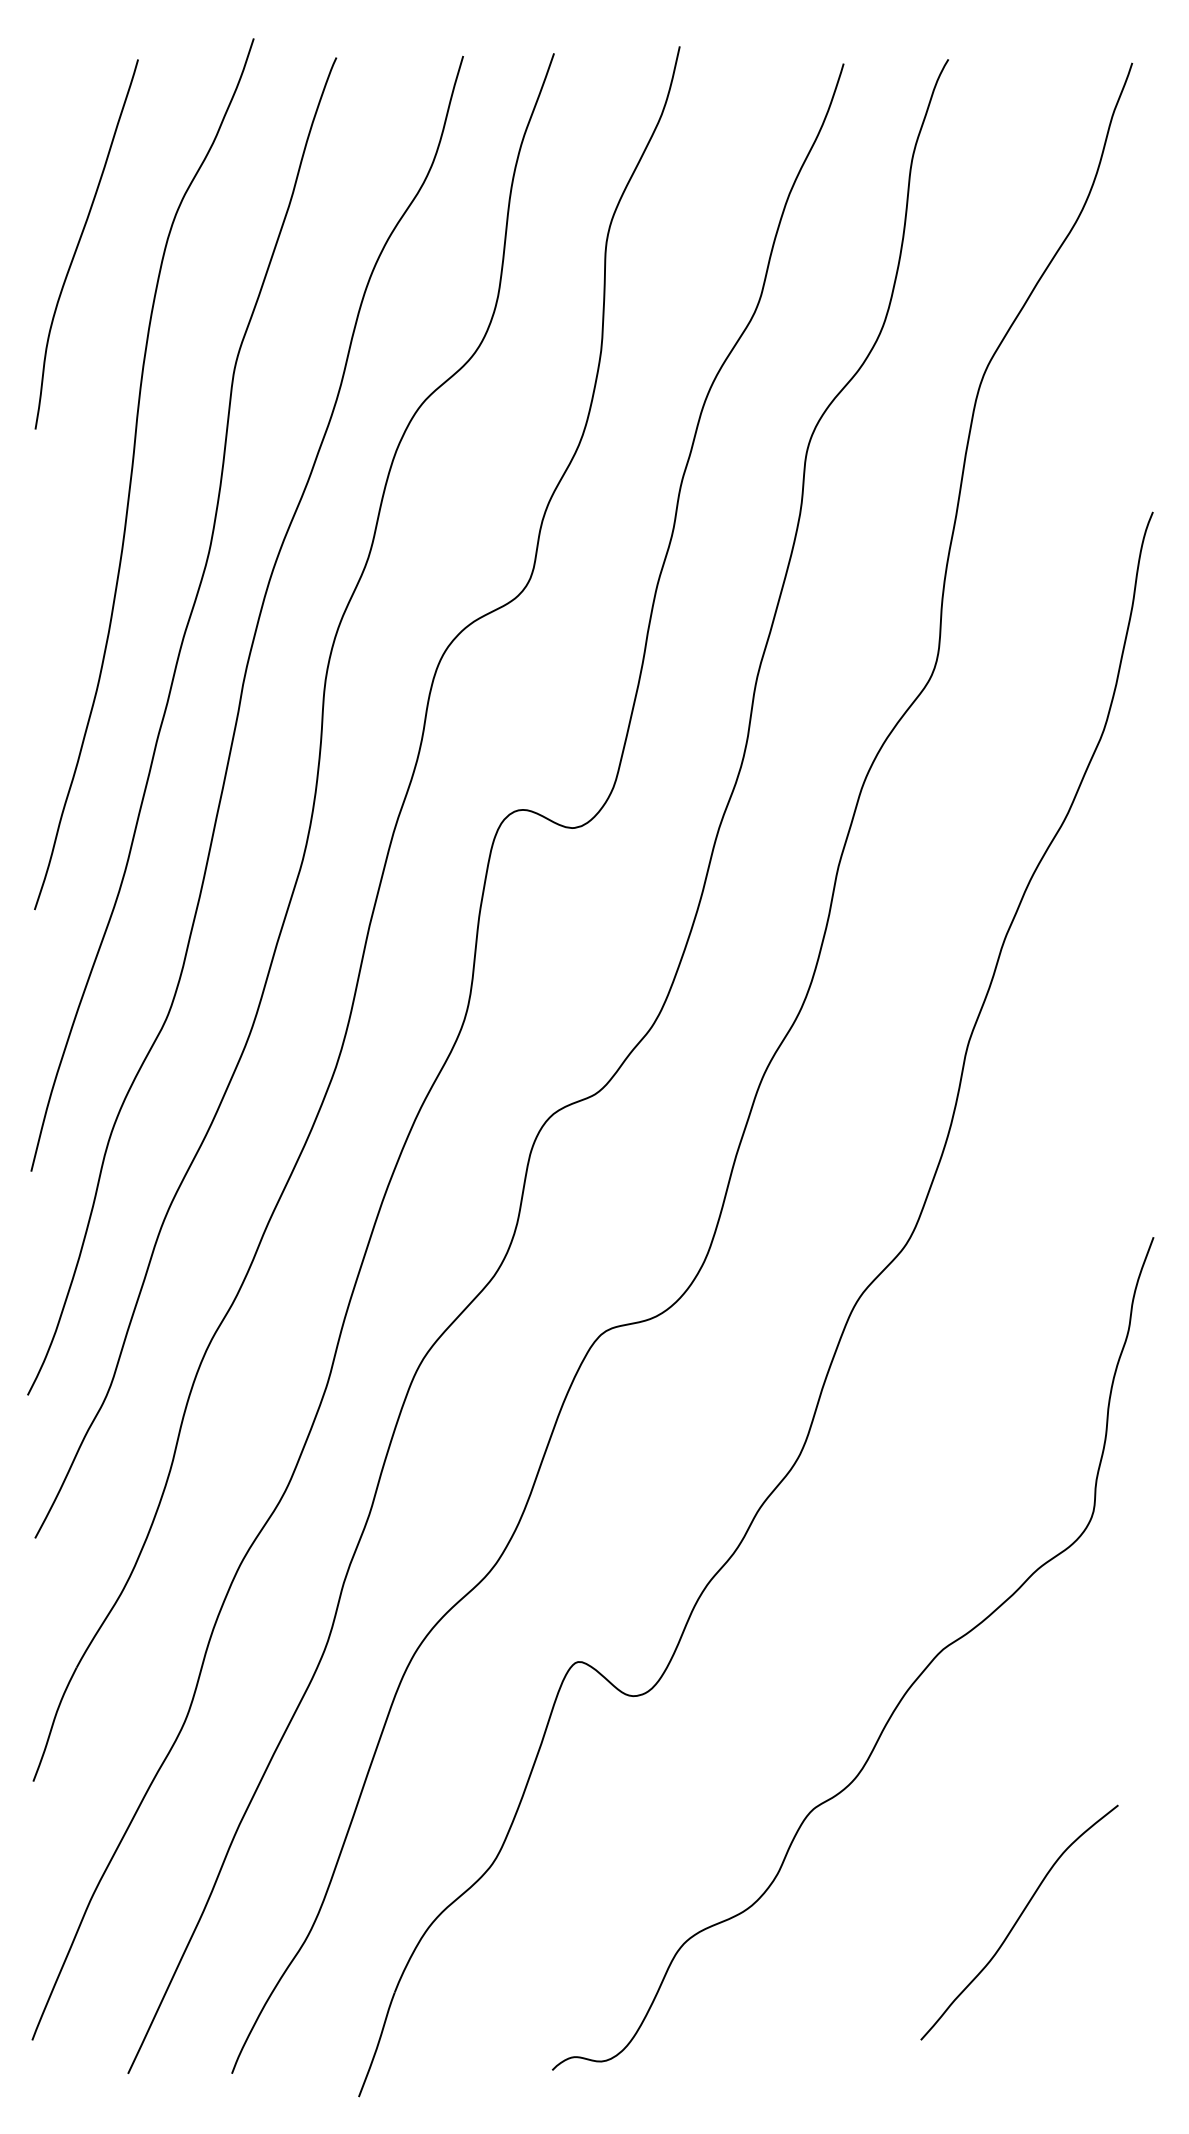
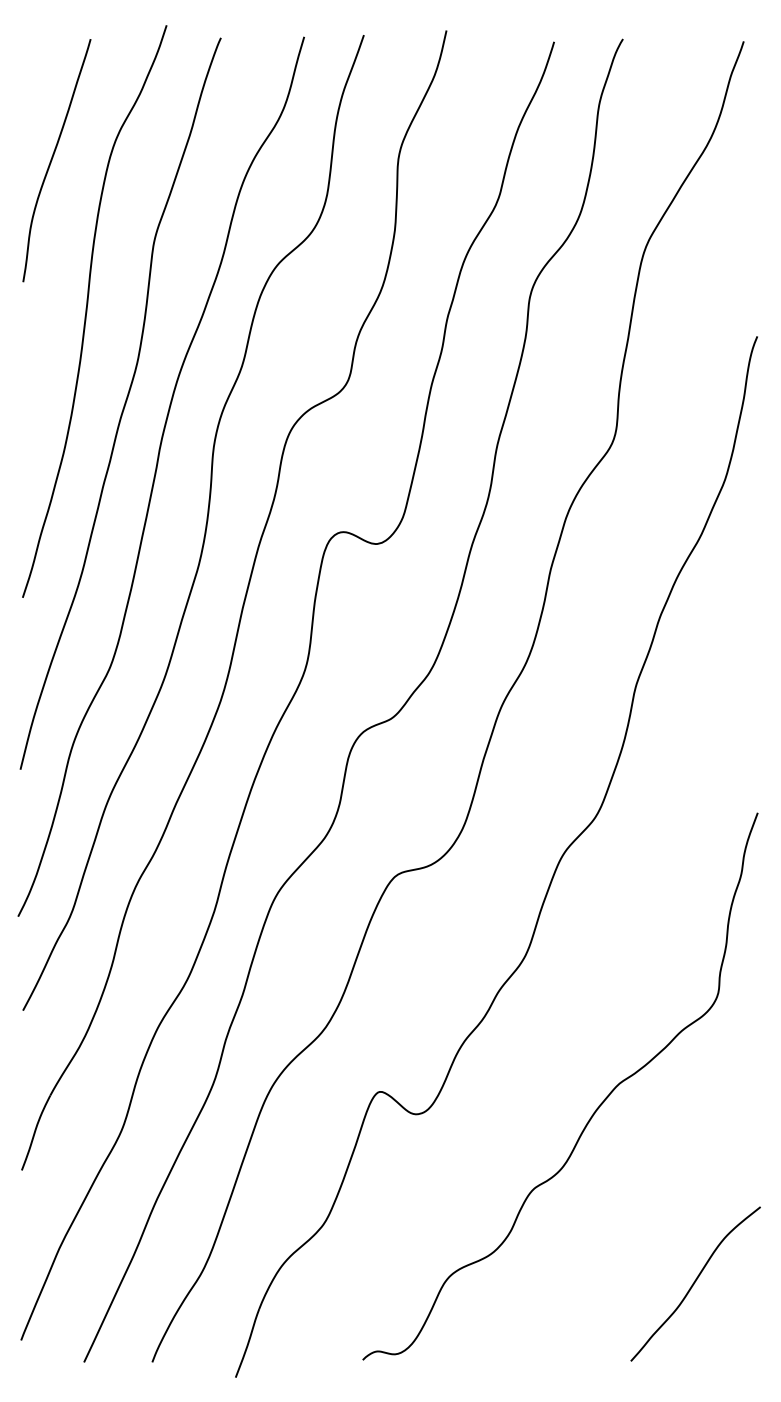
curve: (1019, 1920) -> (695, 1282), moved

